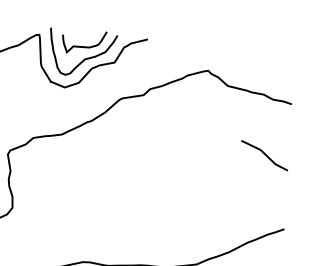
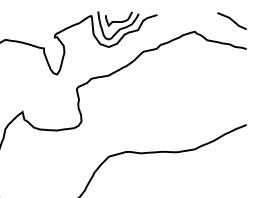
curve: (263, 154) -> (231, 20), moved

